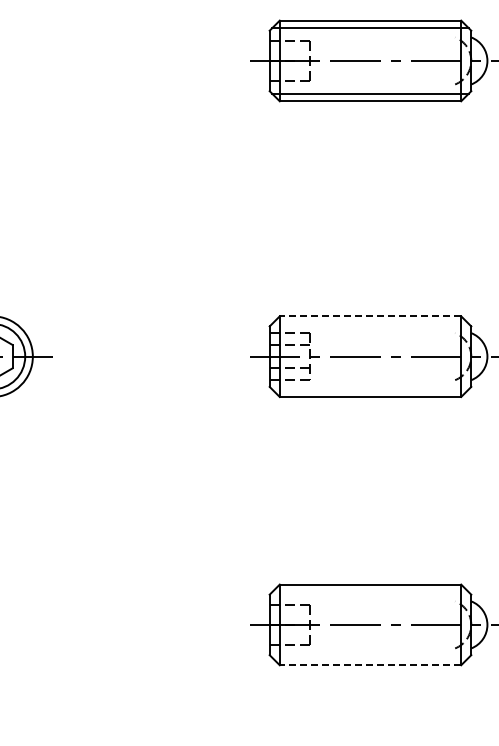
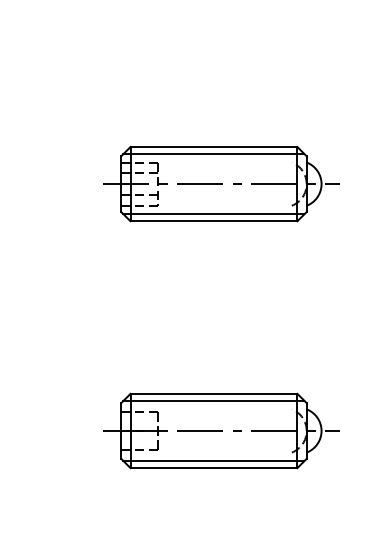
line: (370, 316) -> (213, 147), dashed -> solid
line: (370, 323) -> (213, 153), added
line: (370, 389) -> (213, 214), added
line: (370, 592) -> (213, 401), added
line: (370, 657) -> (213, 460), added
line: (370, 665) -> (213, 468), dashed -> solid

